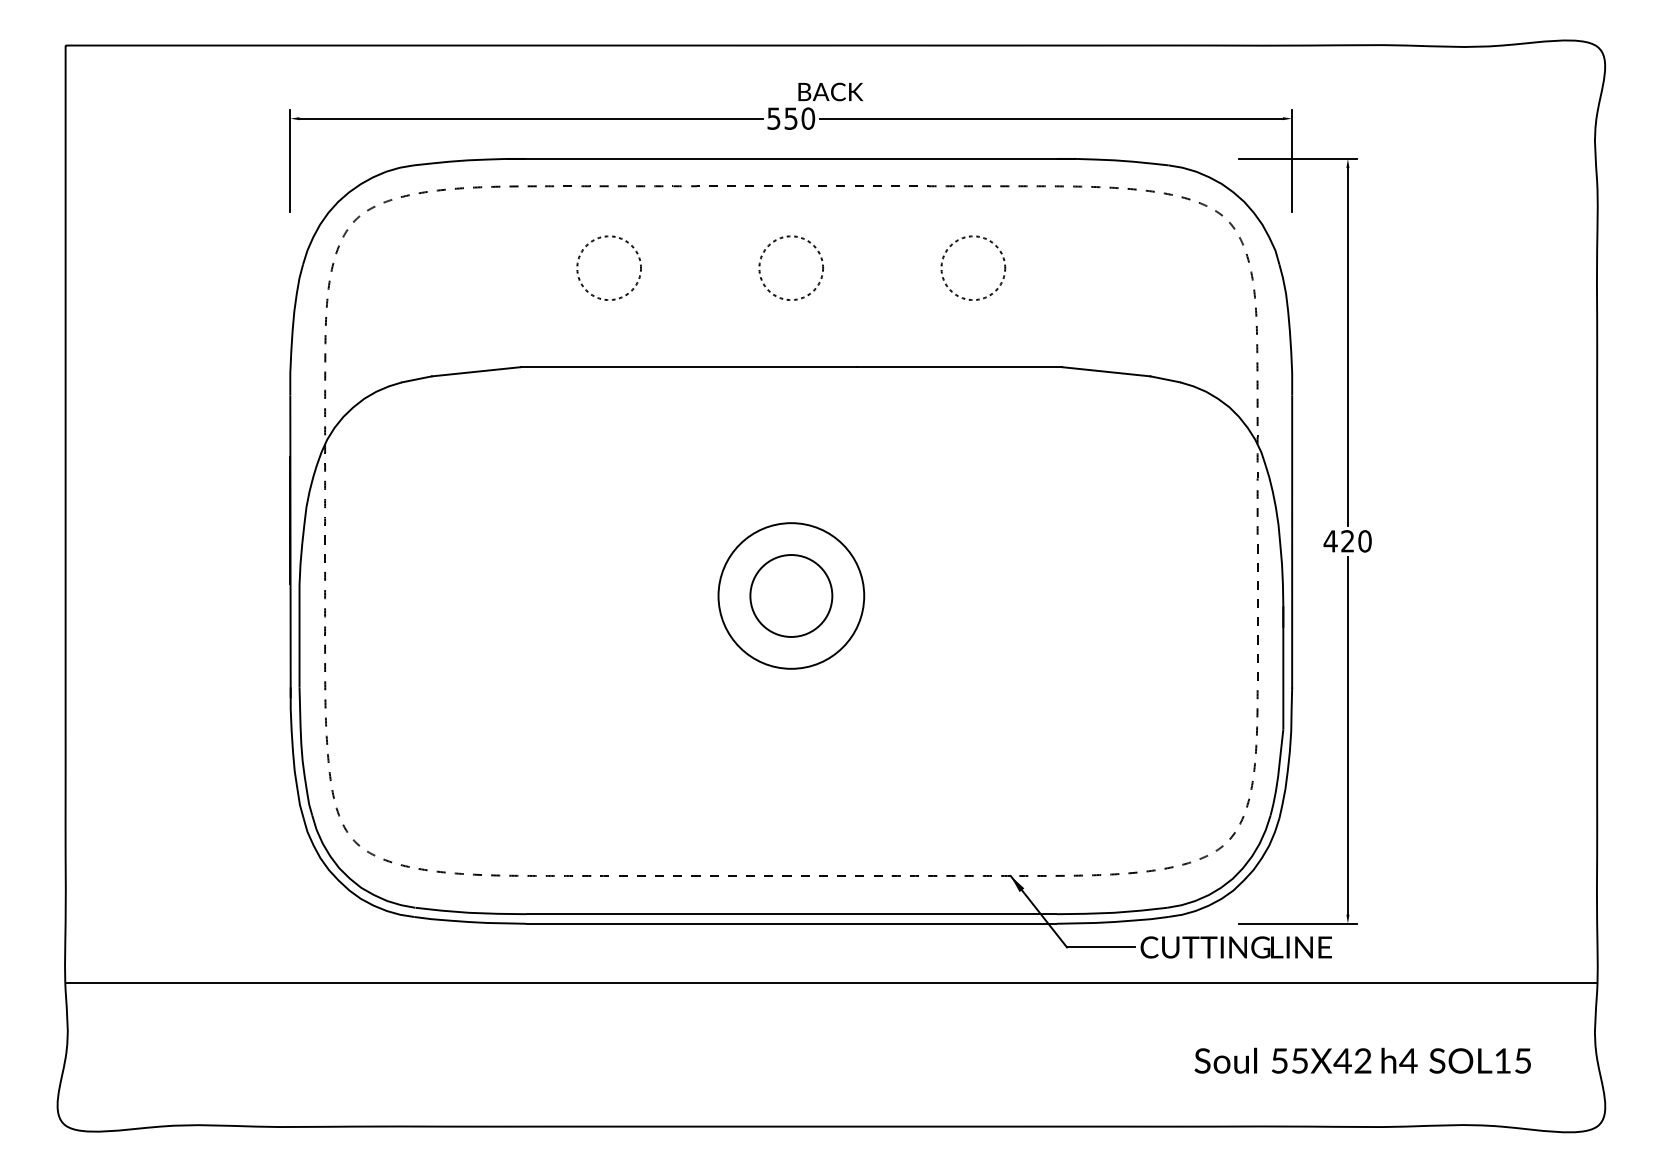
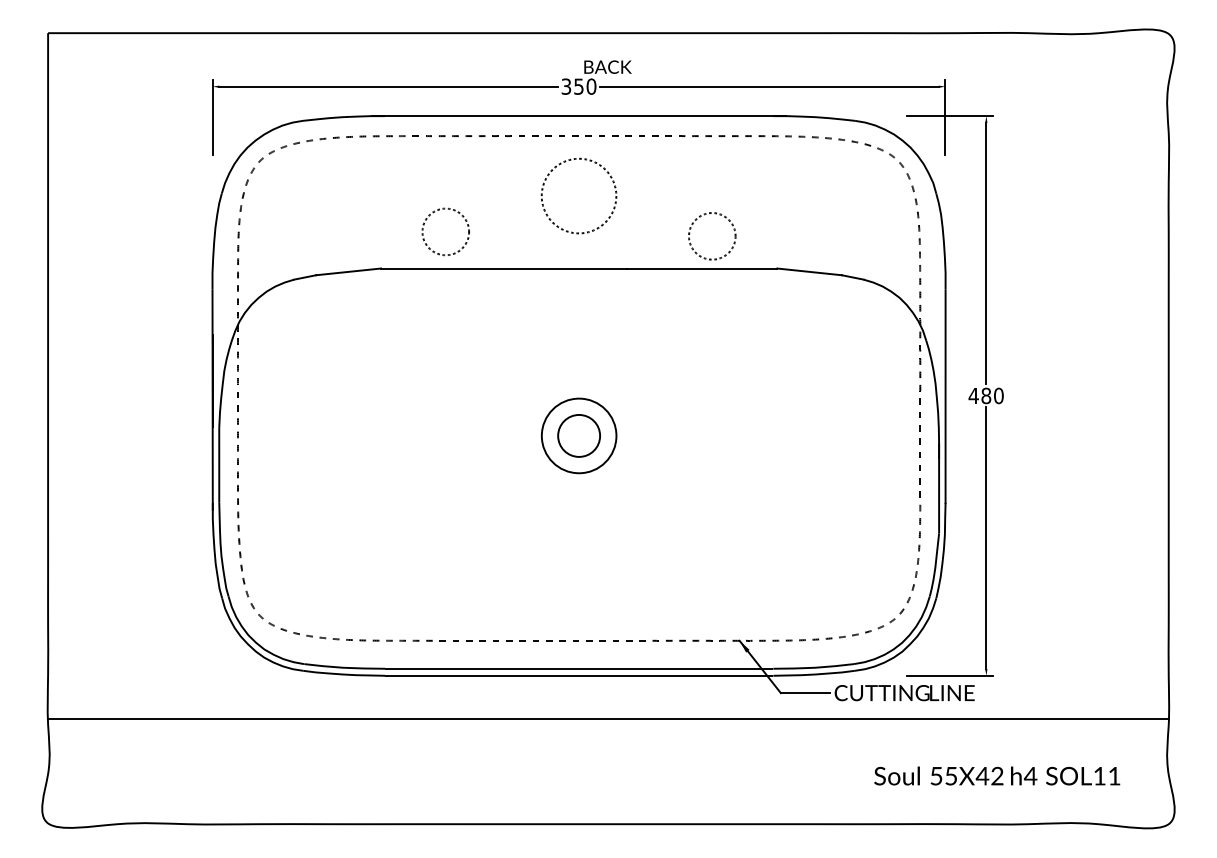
text: (774, 118) -> (566, 86), 550 -> 350
circle: (608, 267) -> (445, 231), moved
circle: (973, 267) -> (712, 235), moved
circle: (791, 268) -> (579, 196), size x1.6
text: (1347, 541) -> (986, 396), 420 -> 480
circle: (791, 595) -> (579, 435), size x0.7
circle: (791, 595) -> (579, 435), size x0.7
text: (1522, 1060) -> (1114, 775), SOL15 -> SOL11

